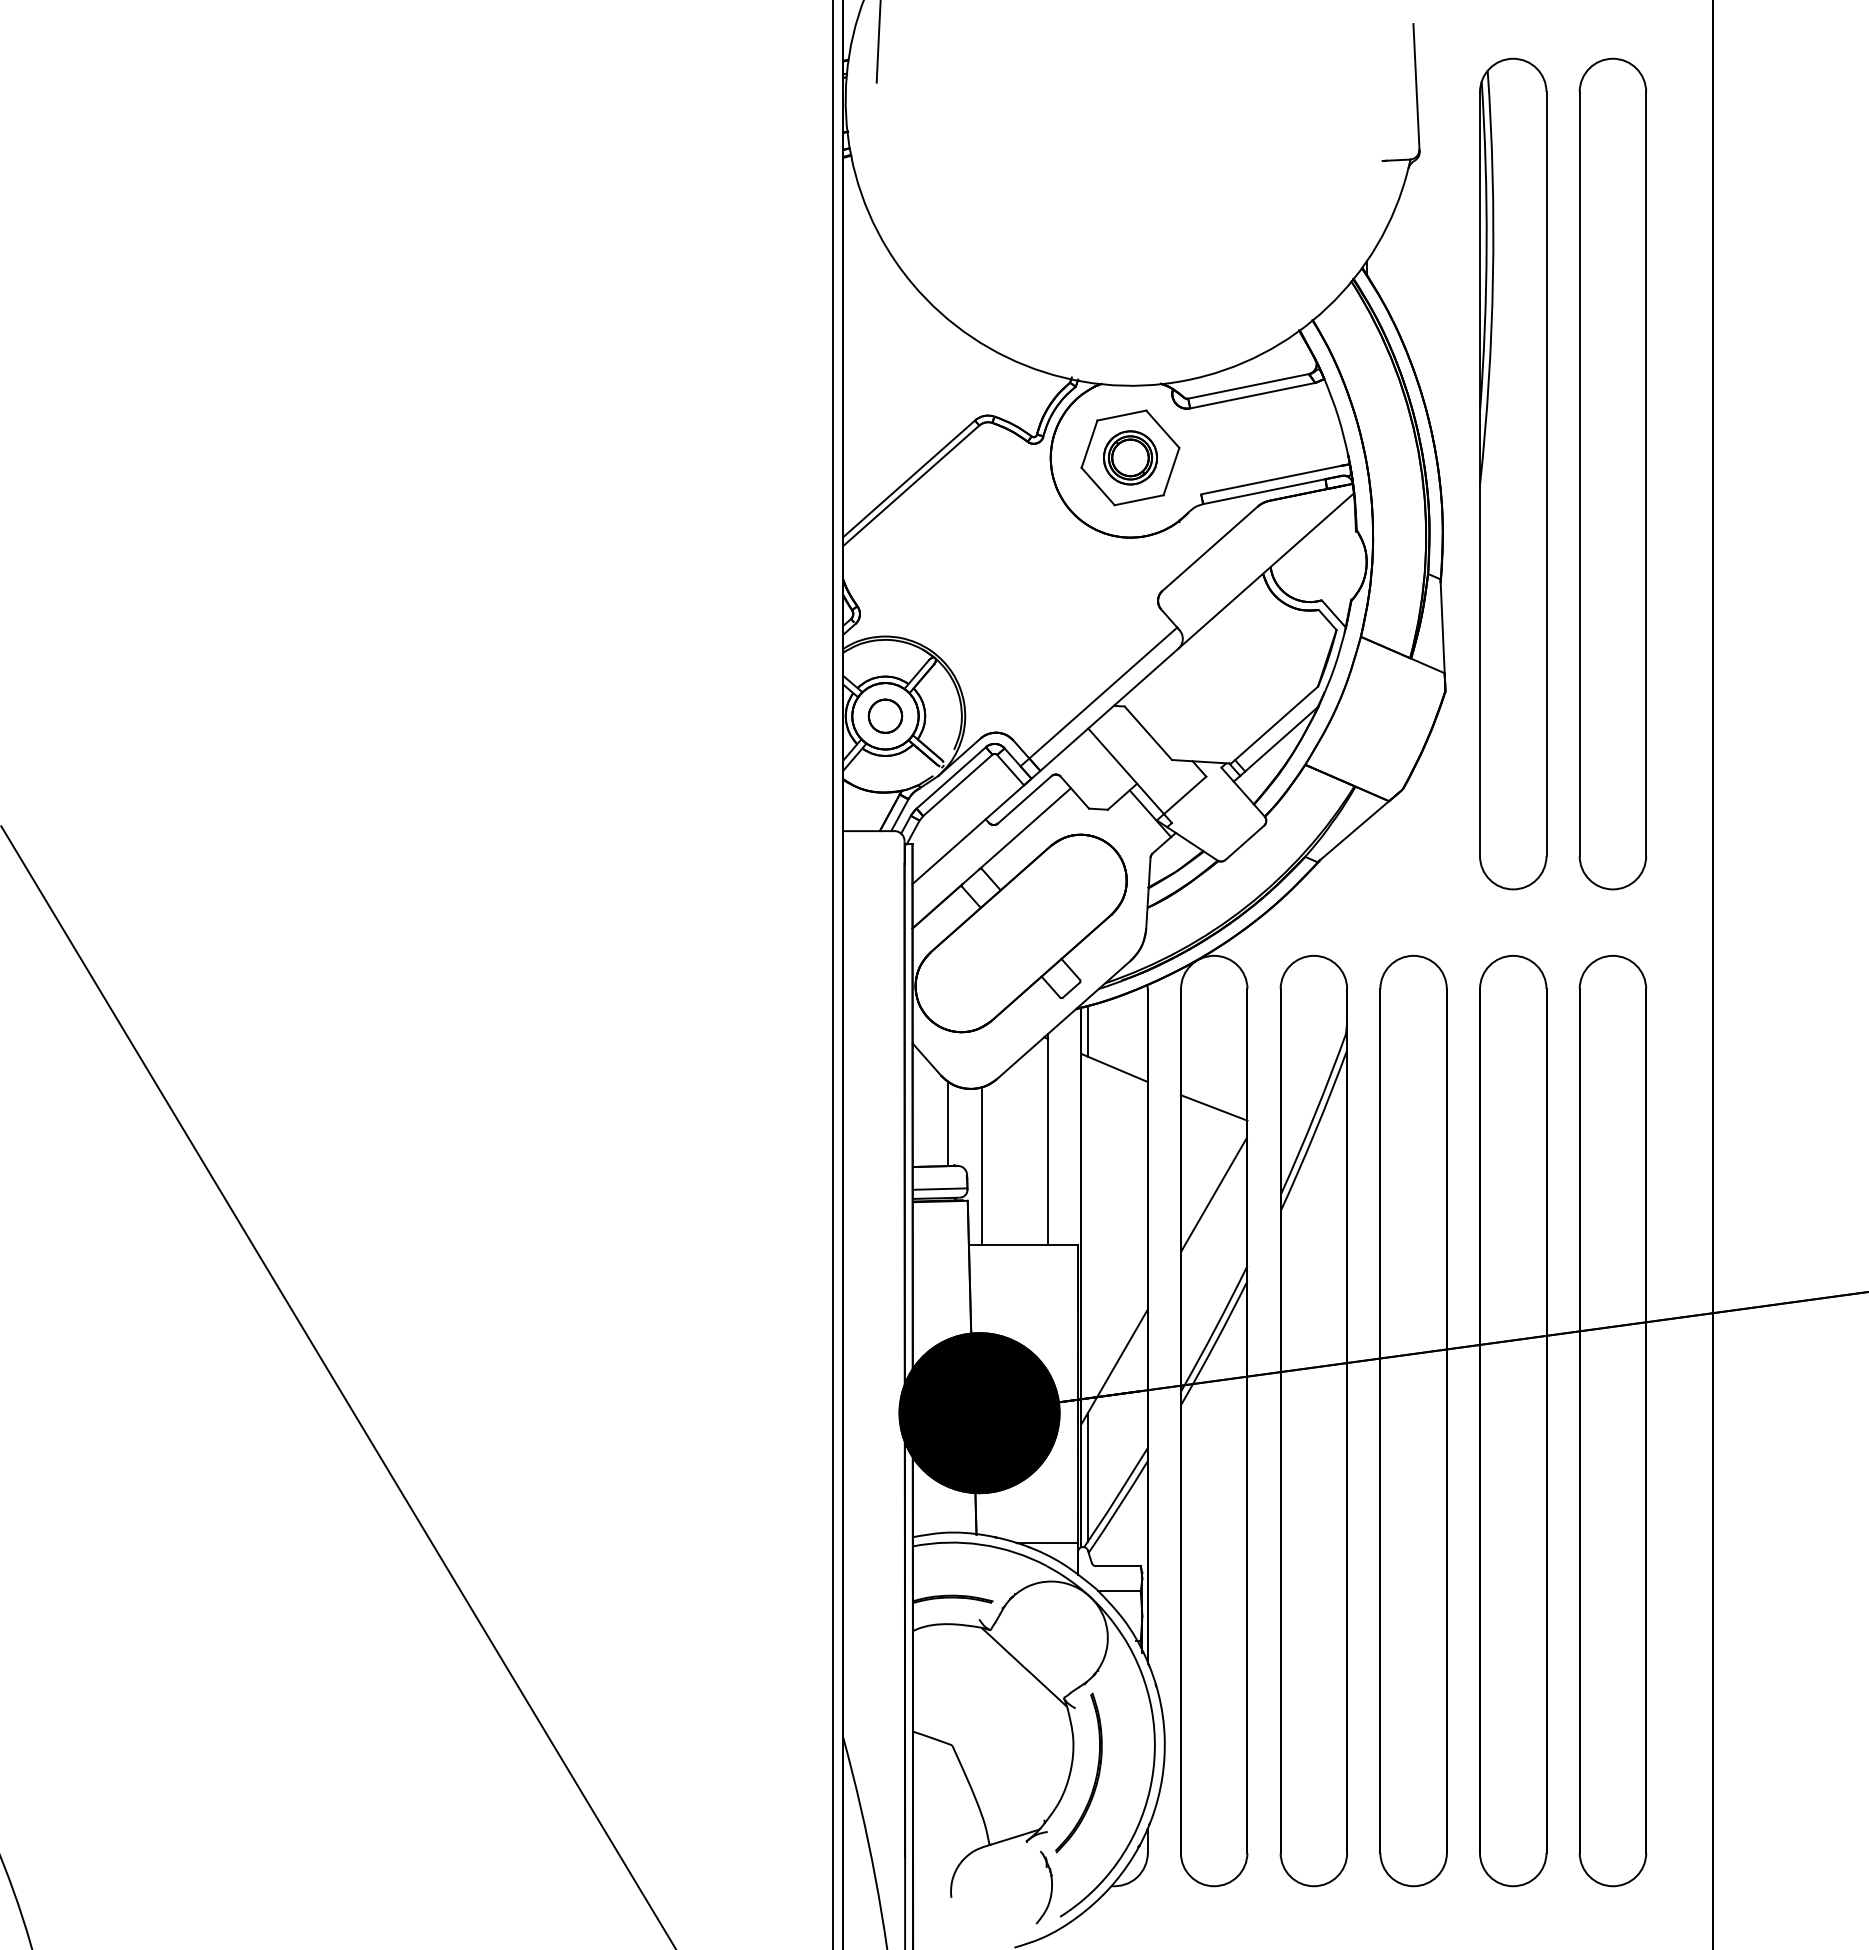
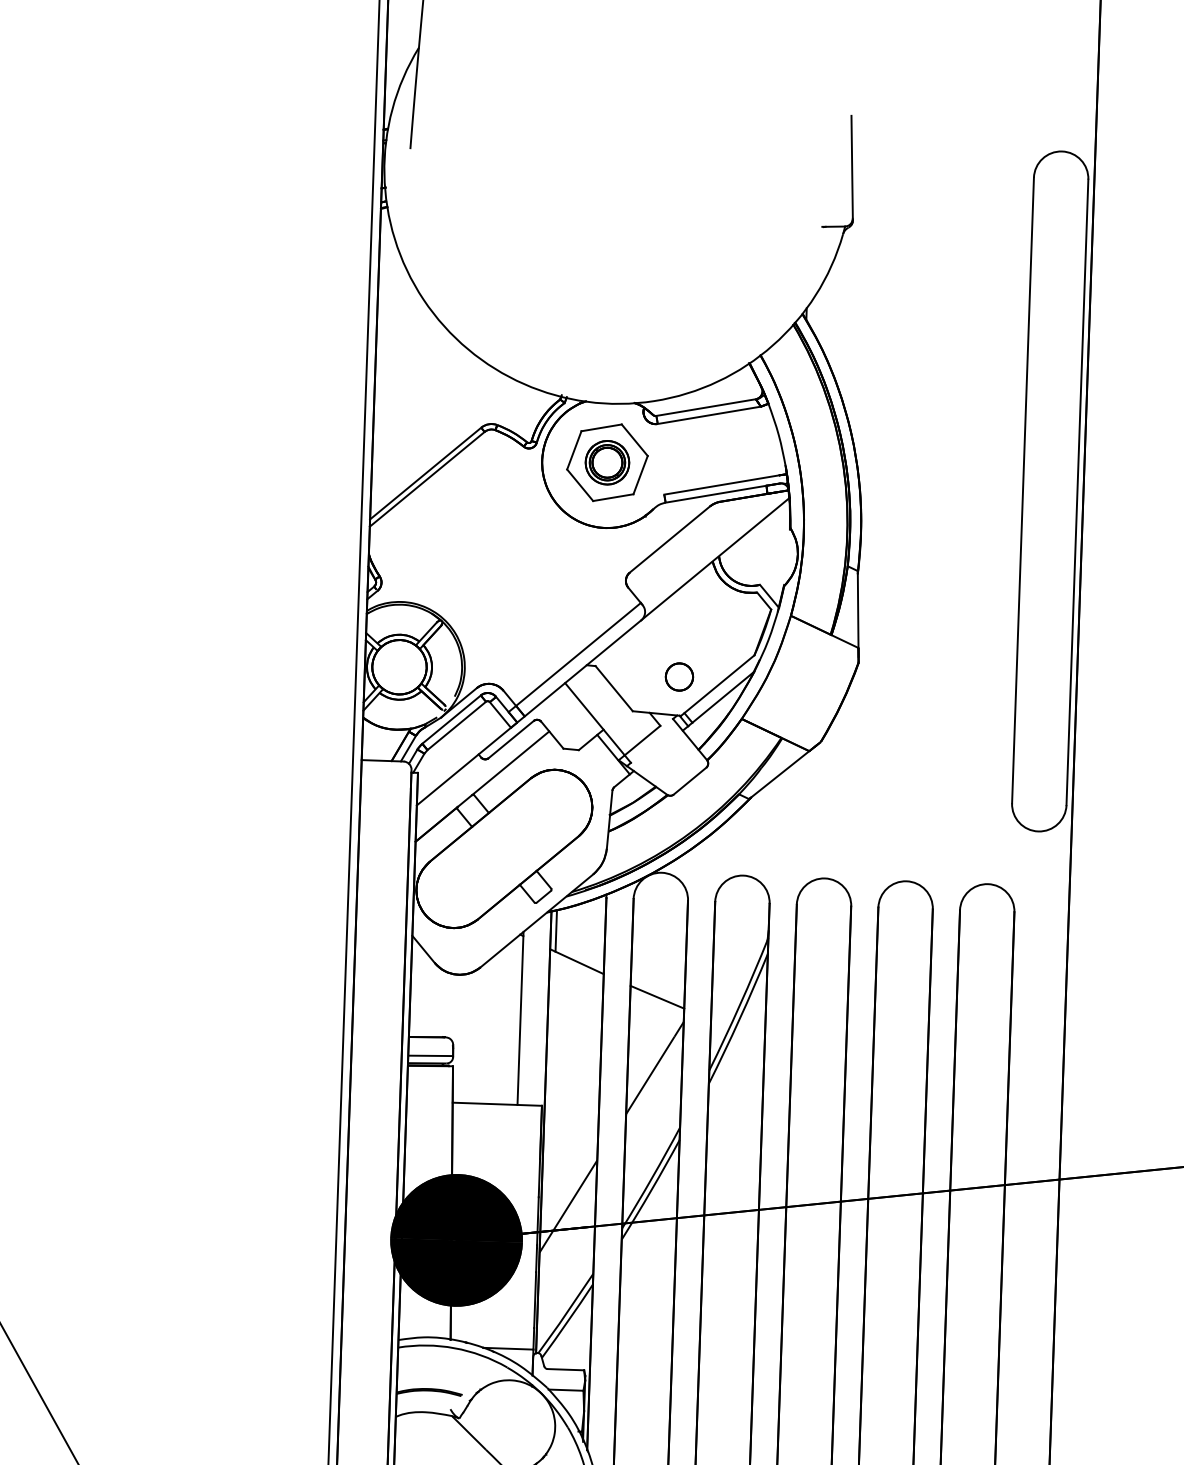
part: (1513, 473) -> (920, 486), removed
part: (1612, 473) -> (1049, 490), moved
part: (885, 715) -> (679, 676), moved
line: (948, 1124) -> (439, 1003), removed
line: (981, 1166) -> (465, 1038), removed
line: (1087, 1477) -> (543, 1296), removed

